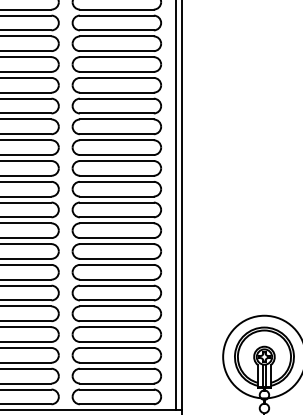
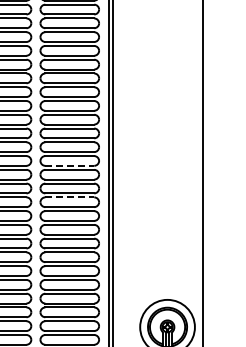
line: (117, 112) -> (70, 165), solid -> dashed
line: (117, 161) -> (70, 197), solid -> dashed

